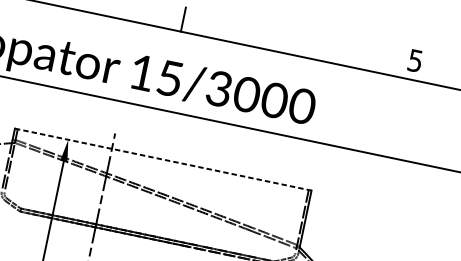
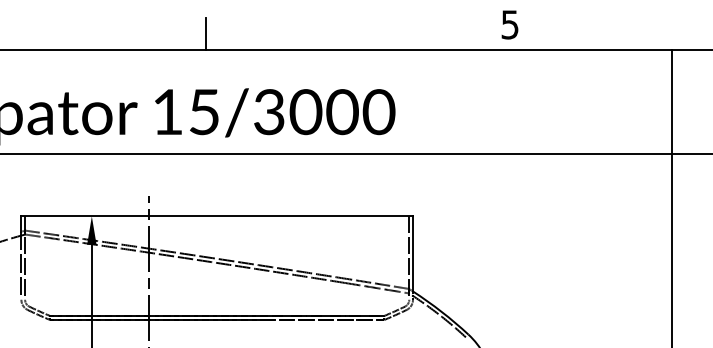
line: (163, 159) -> (217, 216), dashed -> solid

